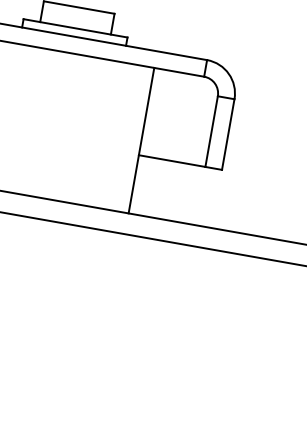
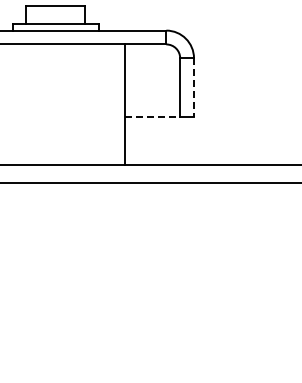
line: (228, 135) -> (194, 88), solid -> dashed
line: (172, 161) -> (152, 117), solid -> dashed

